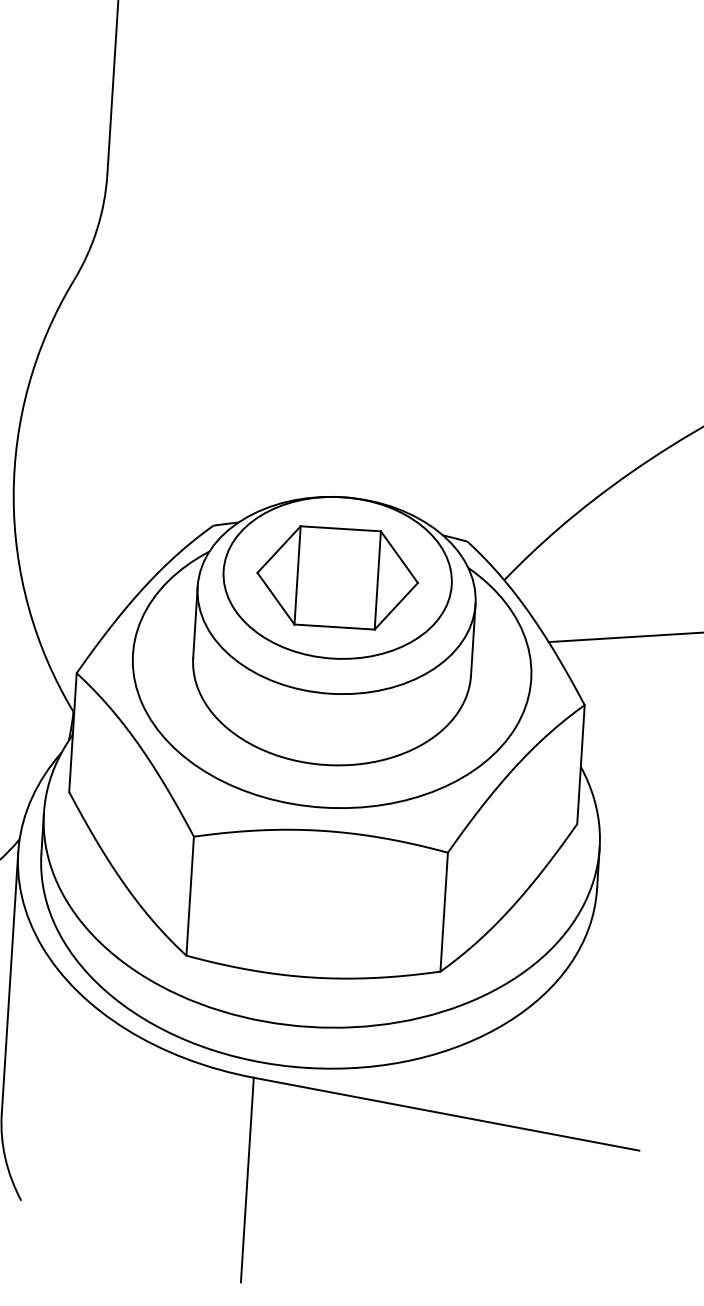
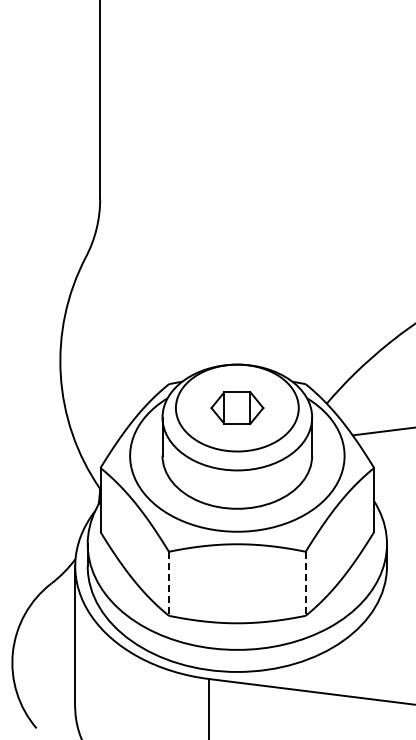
part: (338, 576) -> (237, 407), size x0.6
line: (189, 897) -> (168, 584), solid -> dashed
line: (443, 913) -> (305, 584), solid -> dashed

